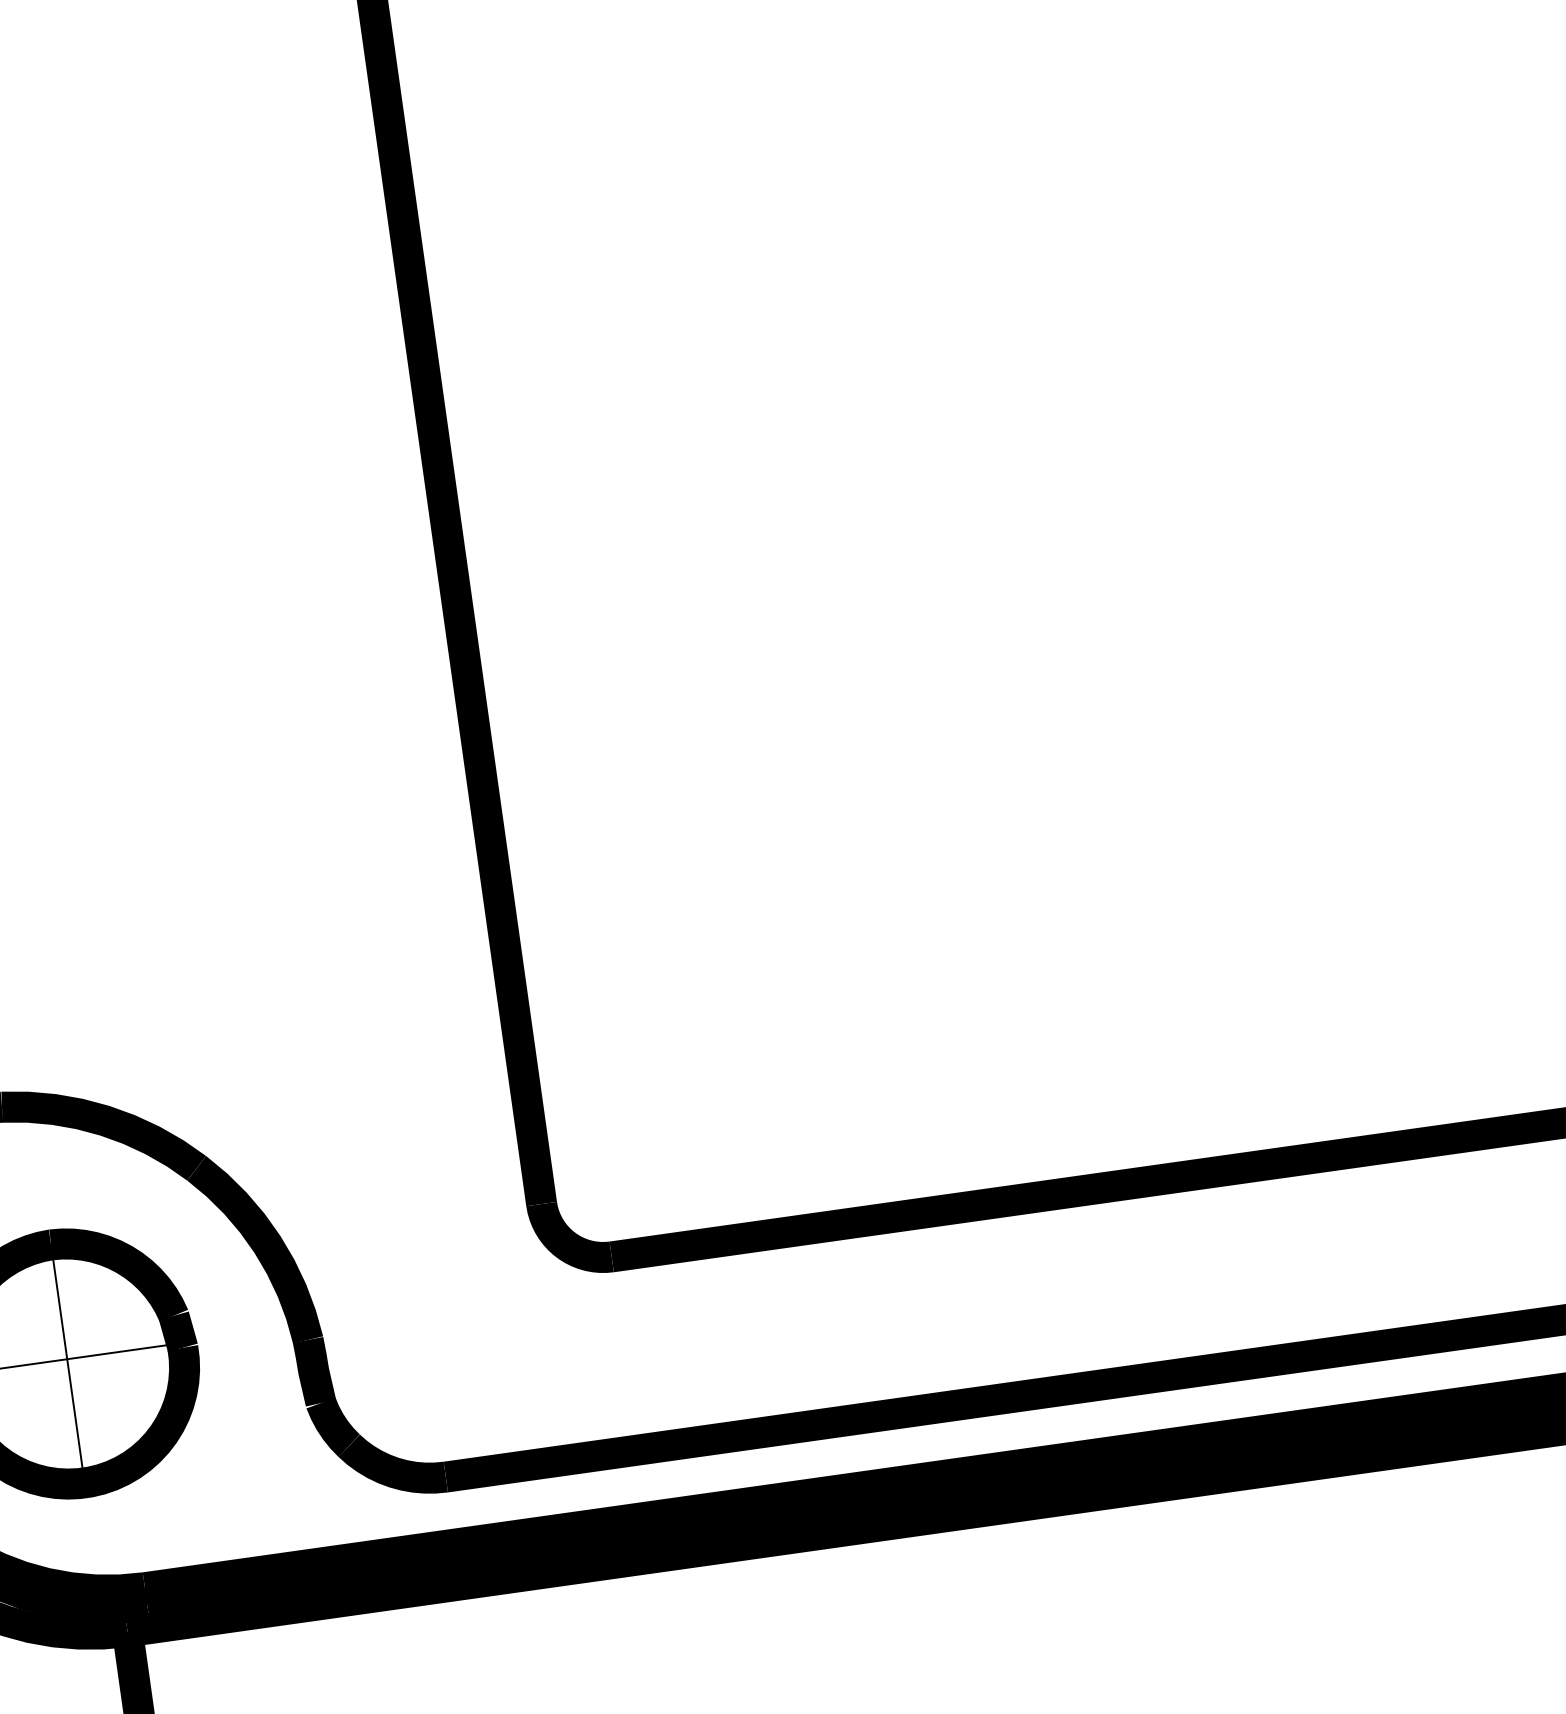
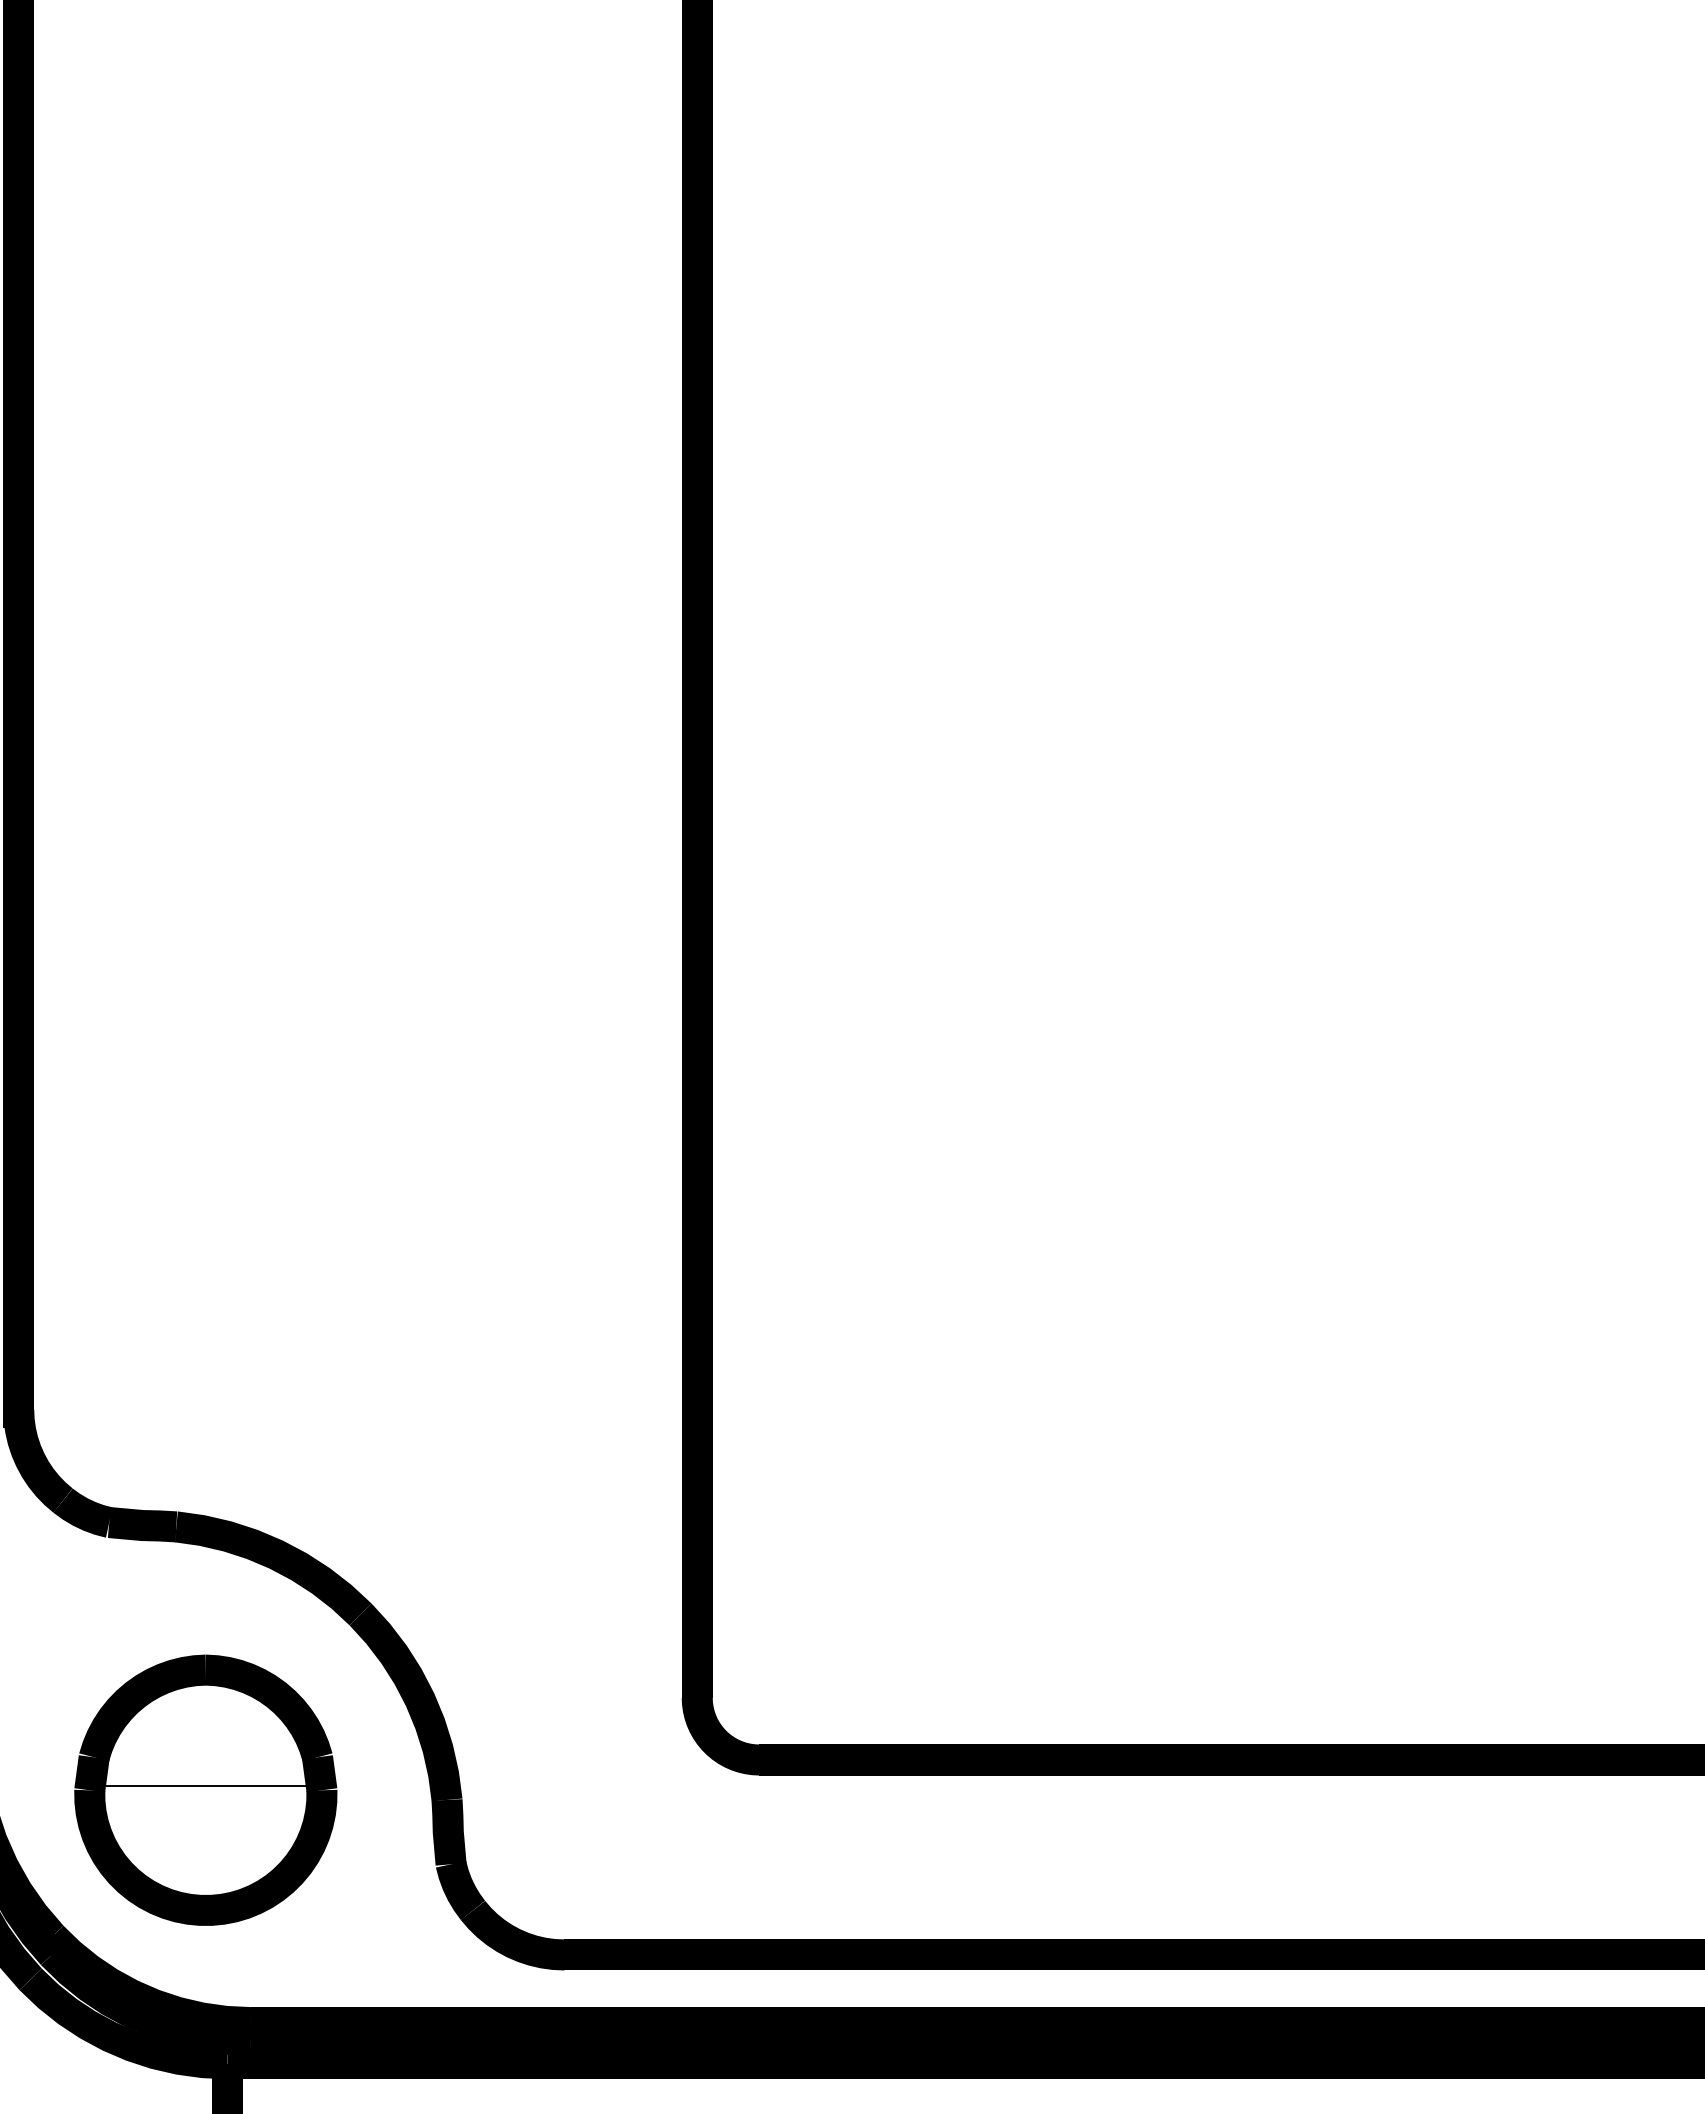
line: (67, 1364) -> (205, 1790), removed

